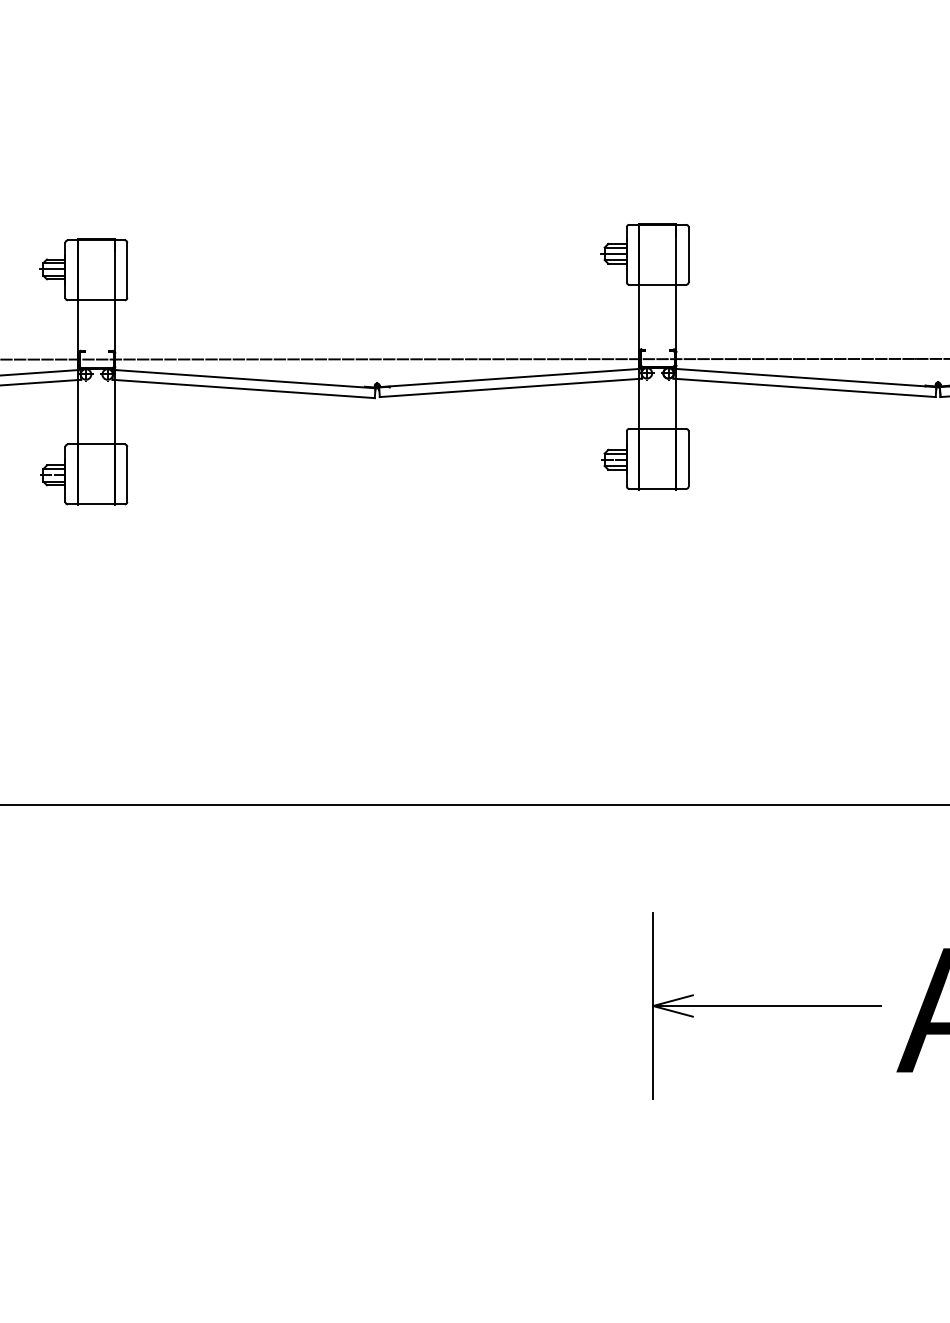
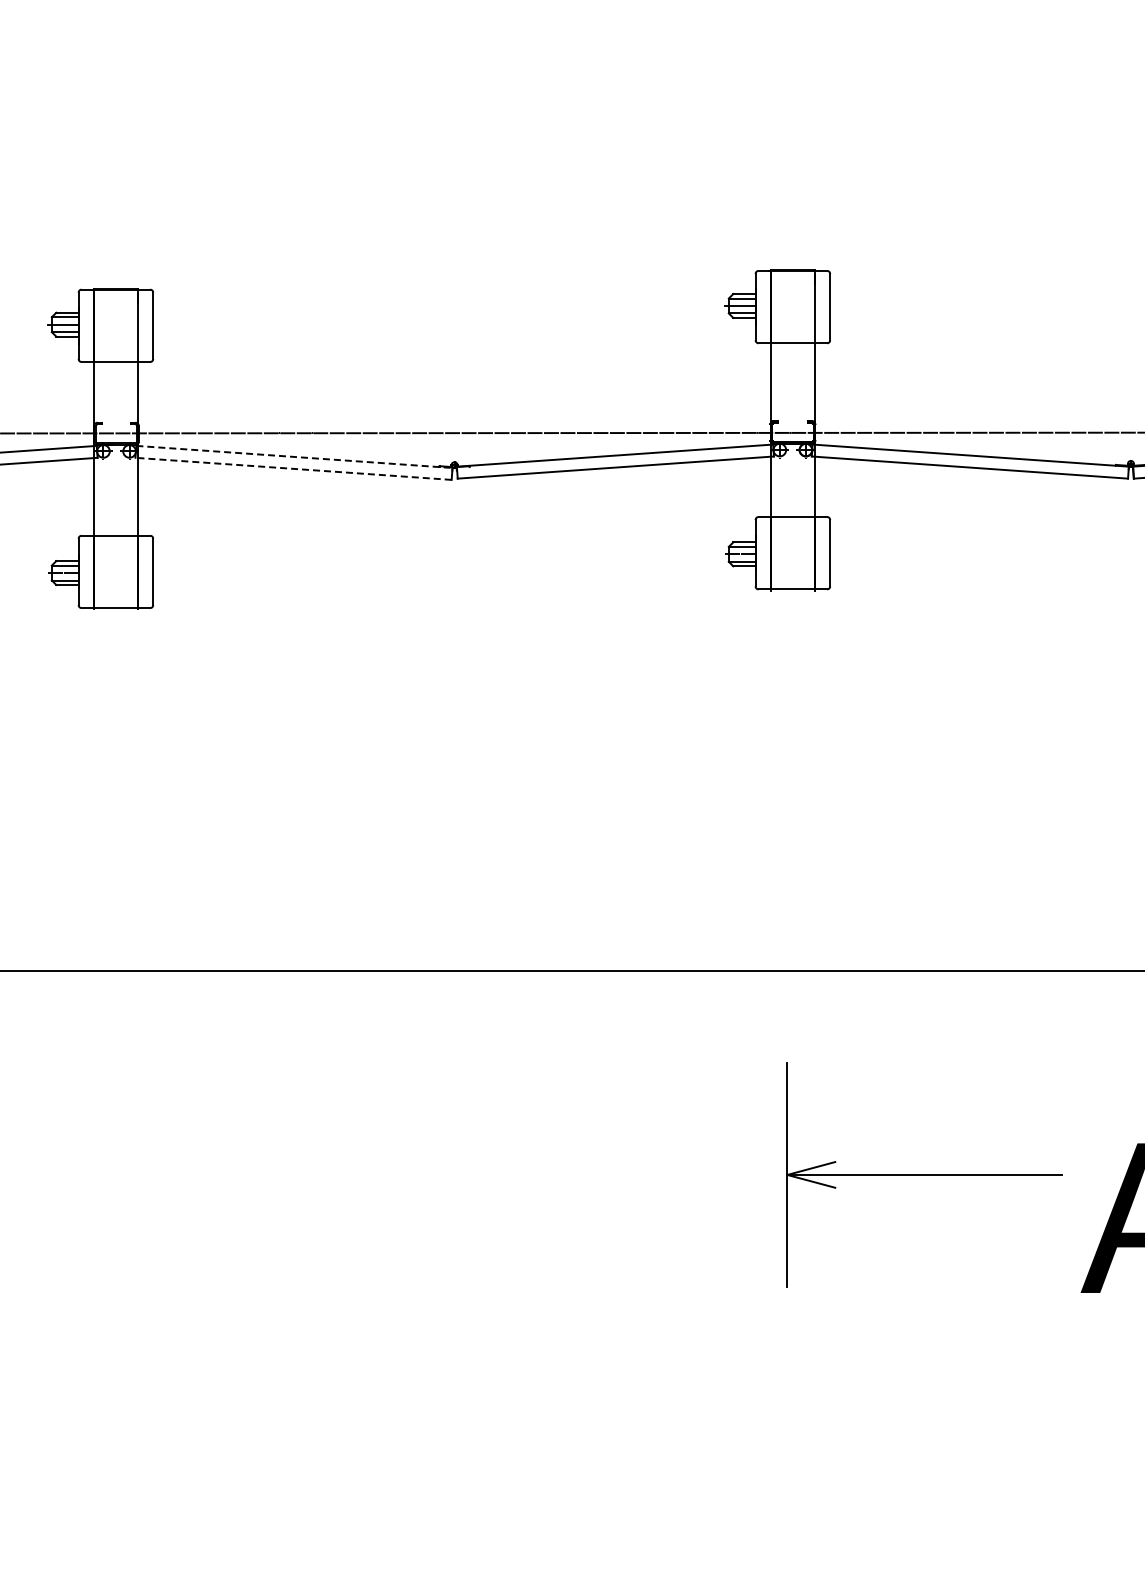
line: (245, 379) -> (295, 457), solid -> dashed
line: (243, 388) -> (293, 468), solid -> dashed
part: (766, 1005) -> (924, 1174), moved

